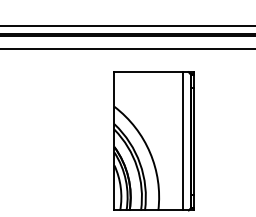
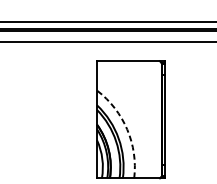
line: (182, 141) -> (154, 119), removed
arc: (150, 152) -> (127, 129), solid -> dashed

